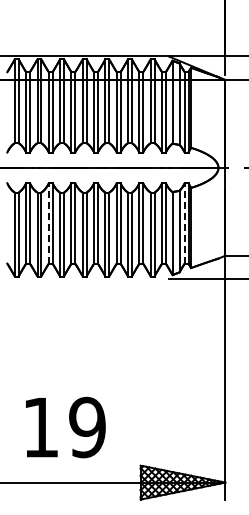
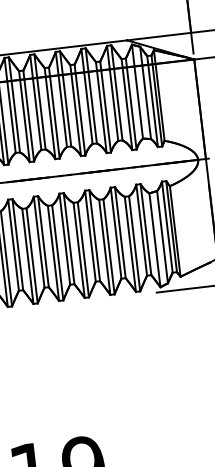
line: (48, 222) -> (13, 244), dashed -> solid
line: (184, 222) -> (166, 226), dashed -> solid

